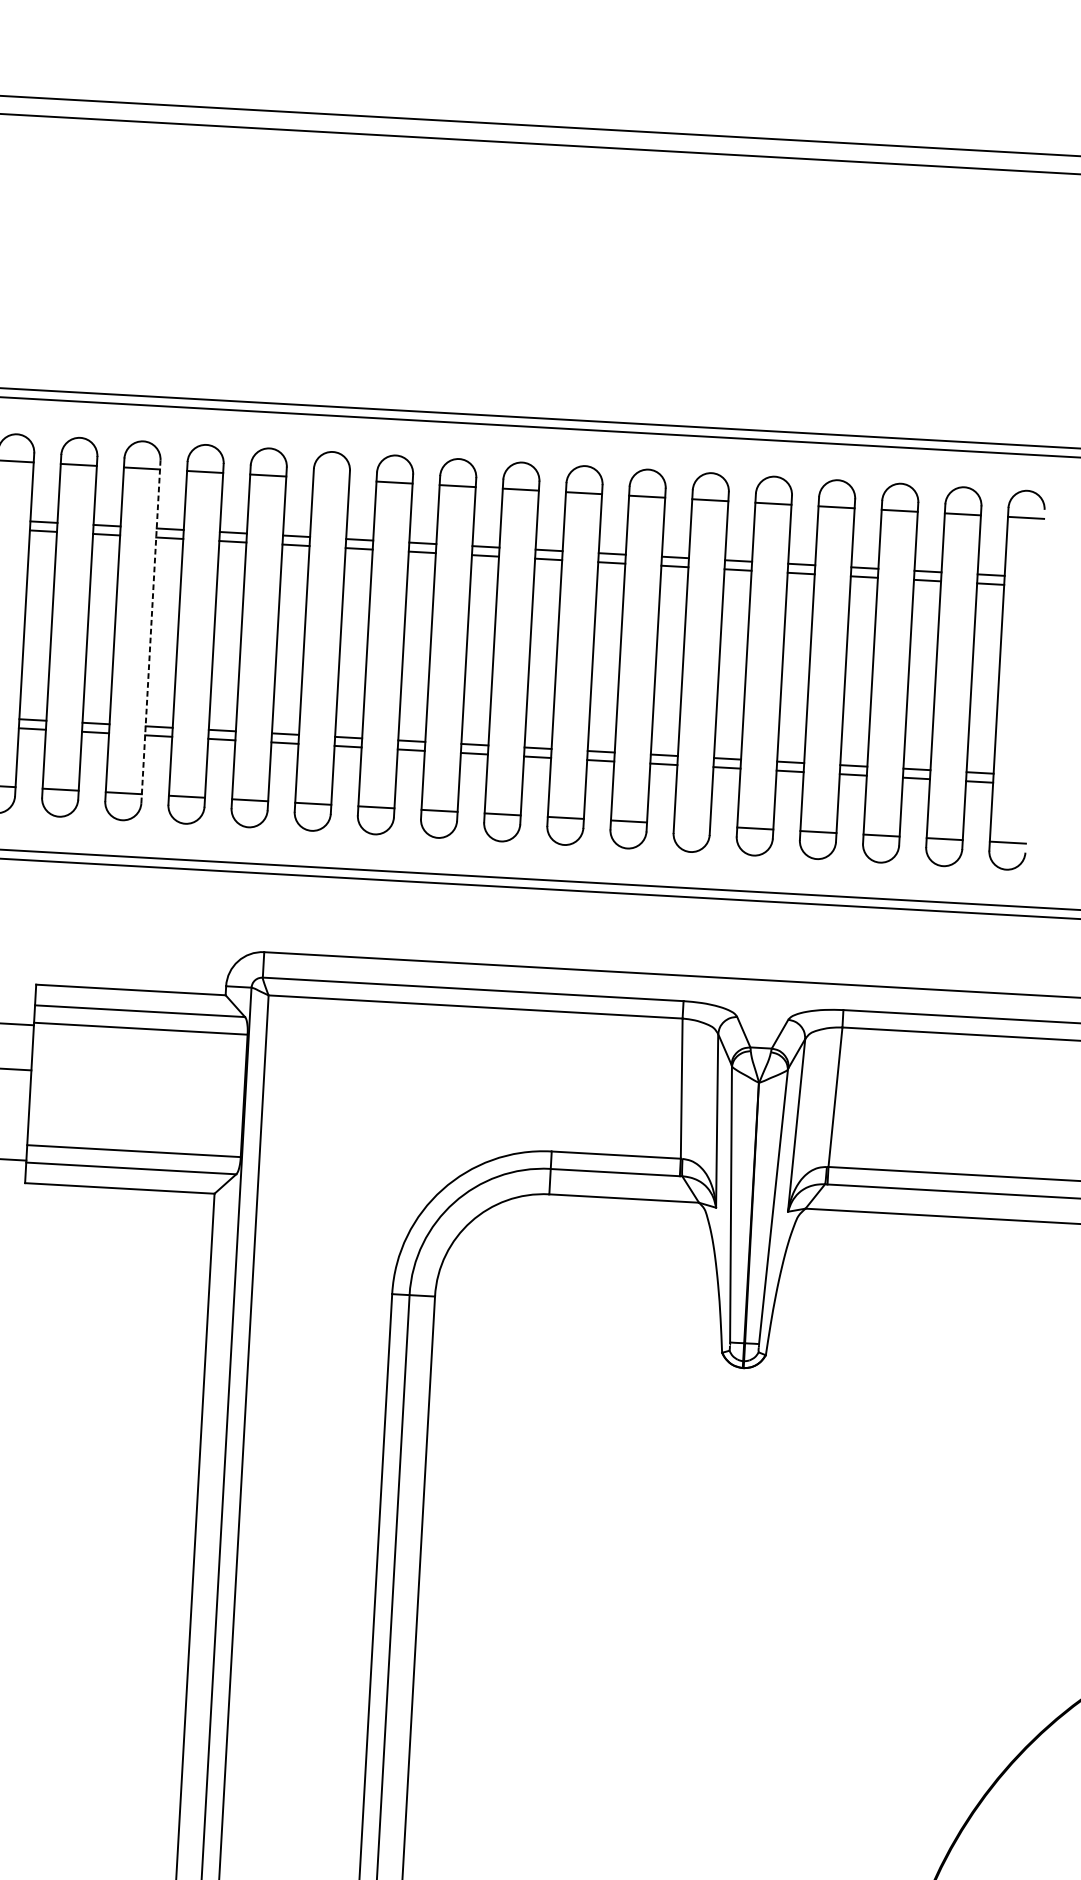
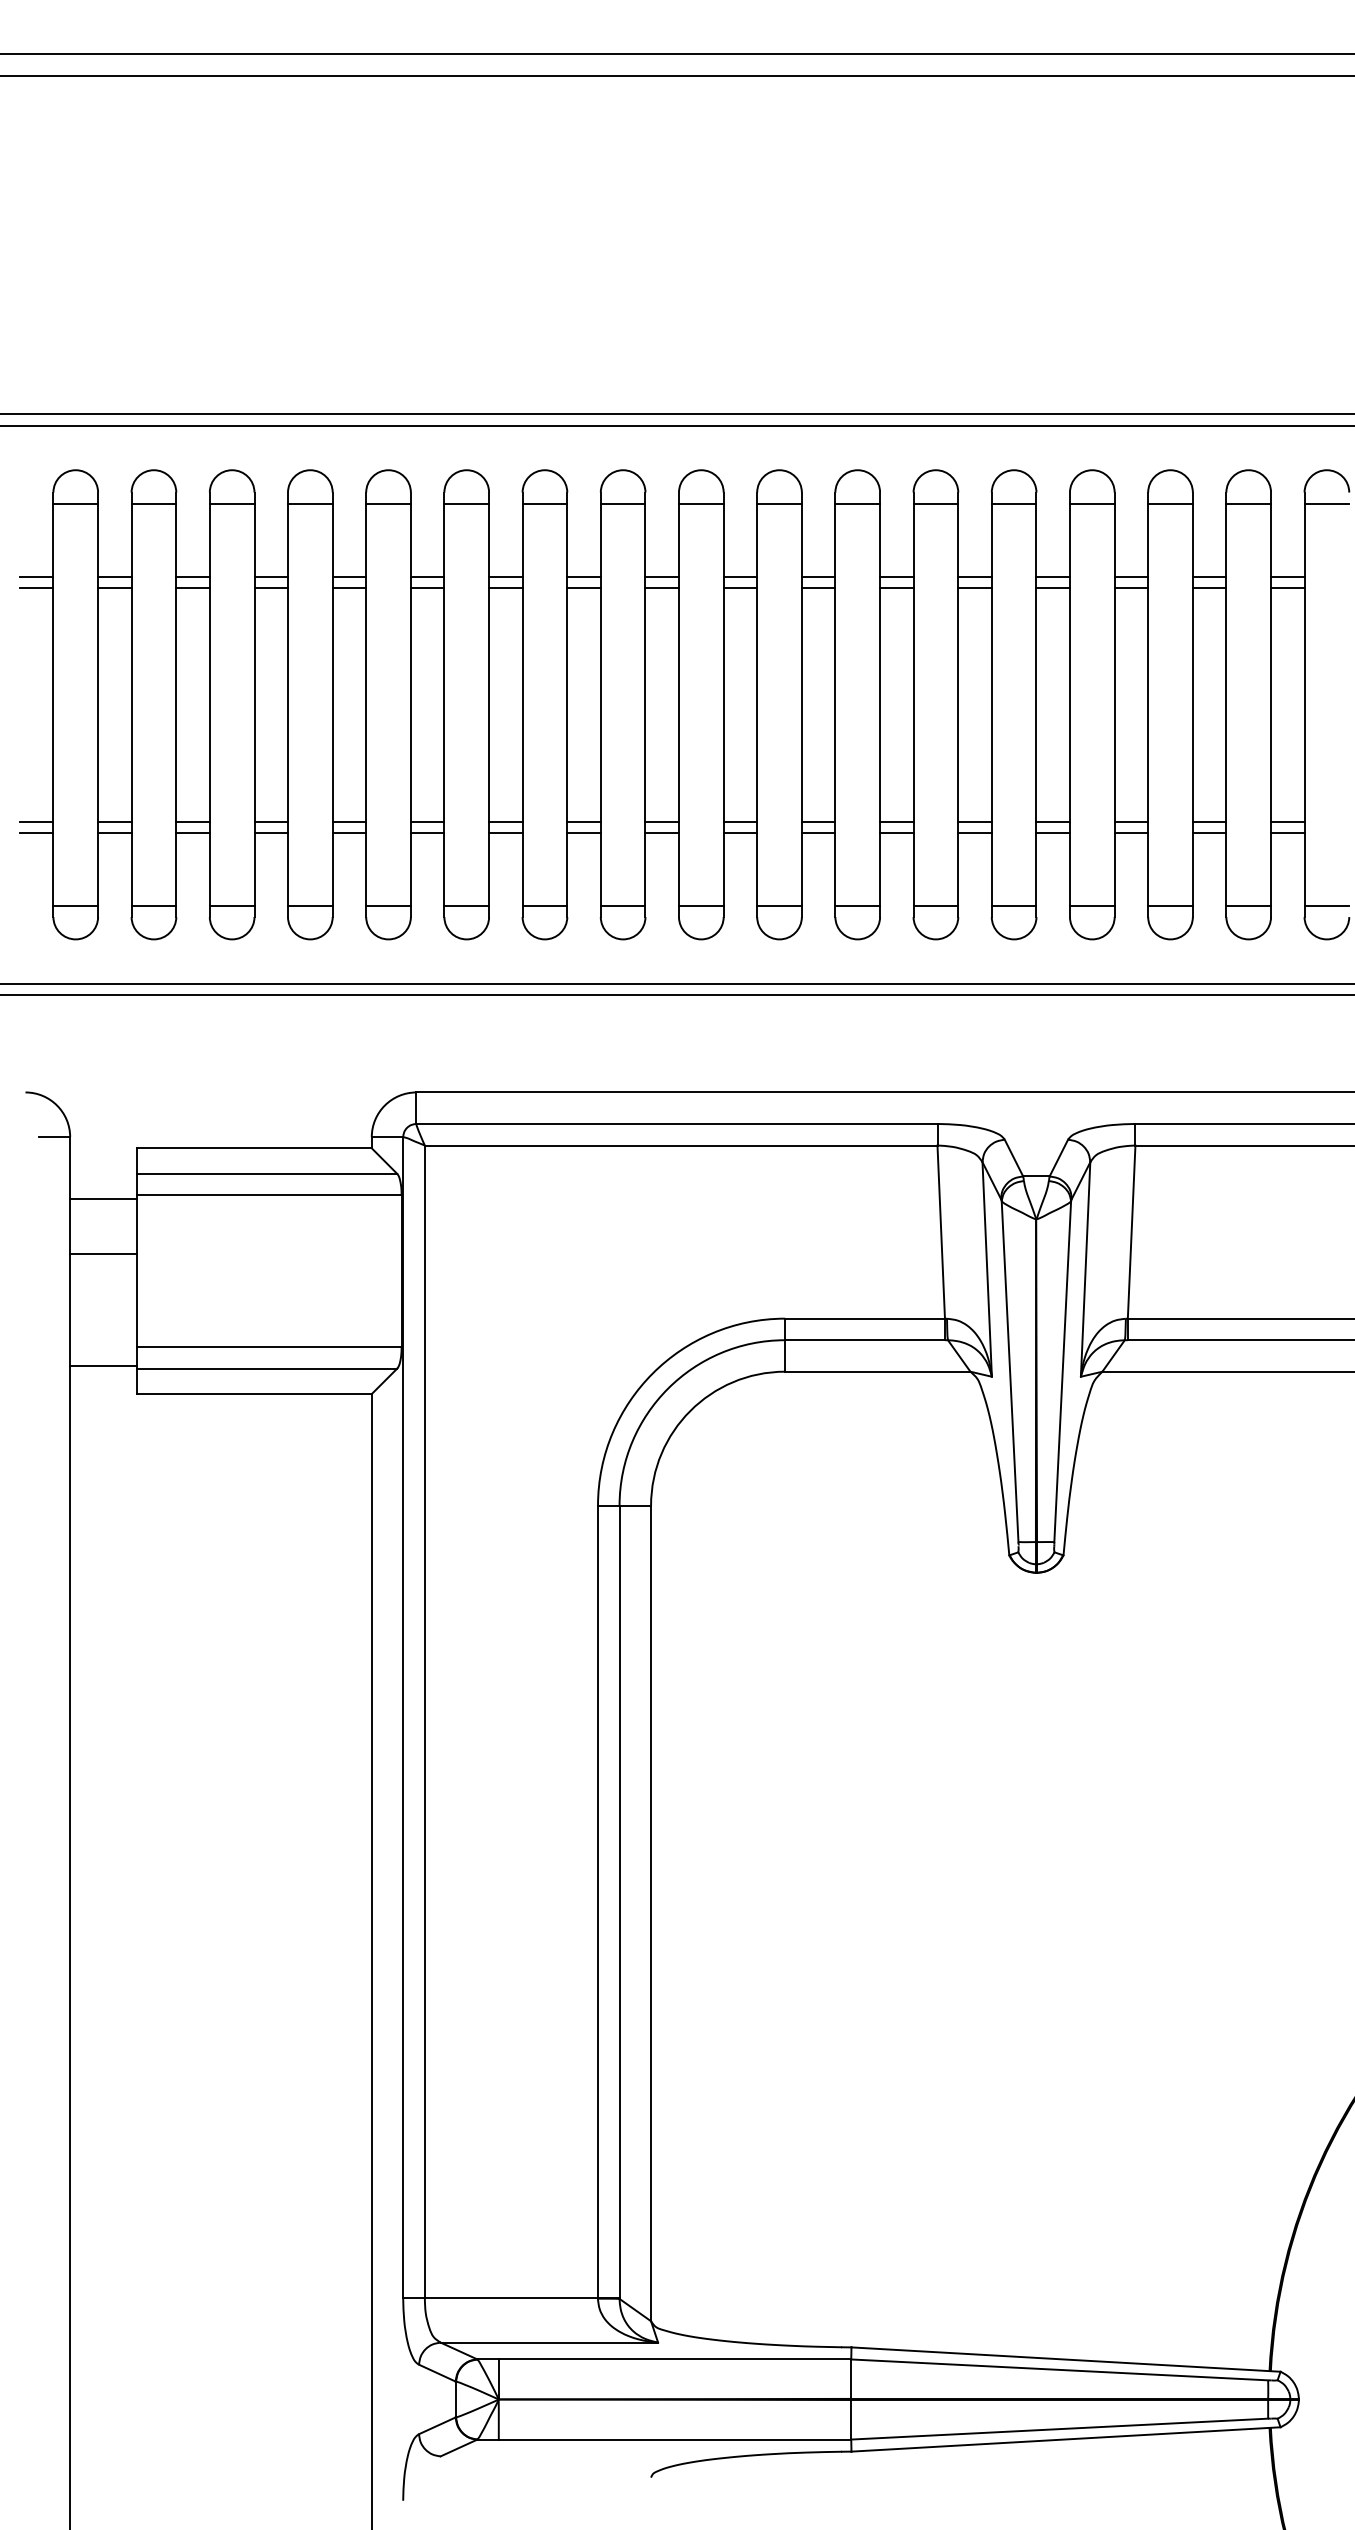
line: (331, 478) -> (466, 503), added
line: (150, 631) -> (254, 704), dashed -> solid
line: (691, 824) -> (935, 905), added

